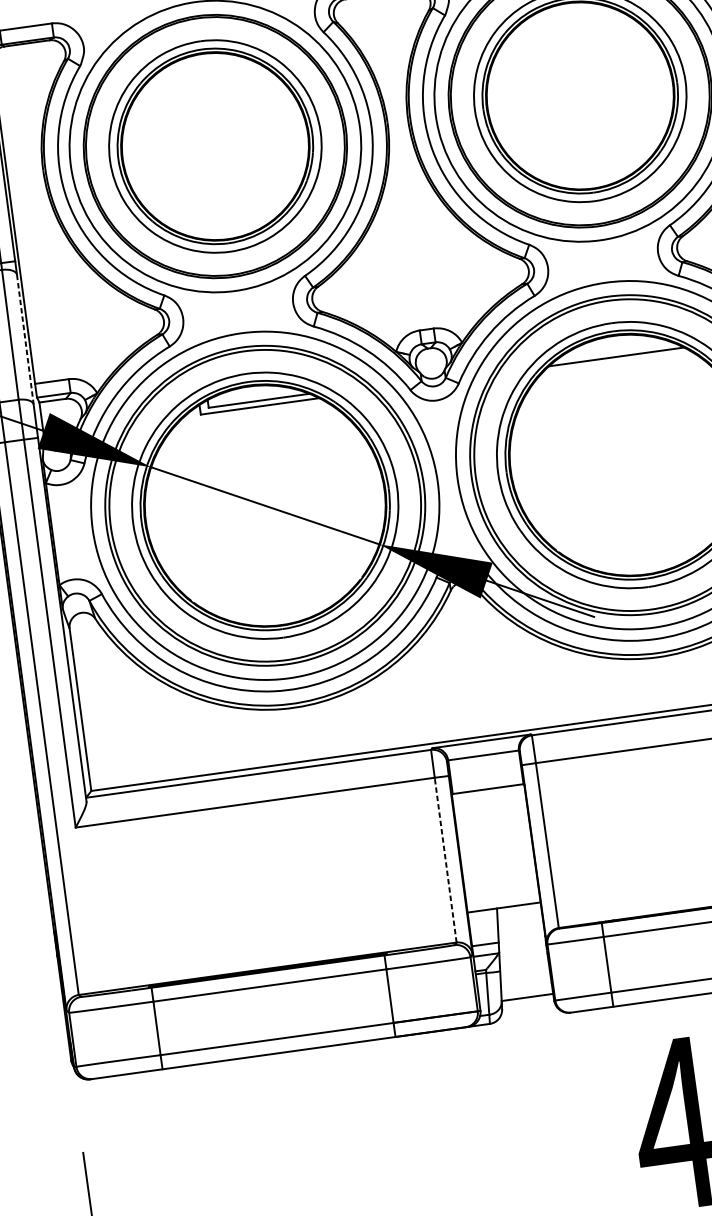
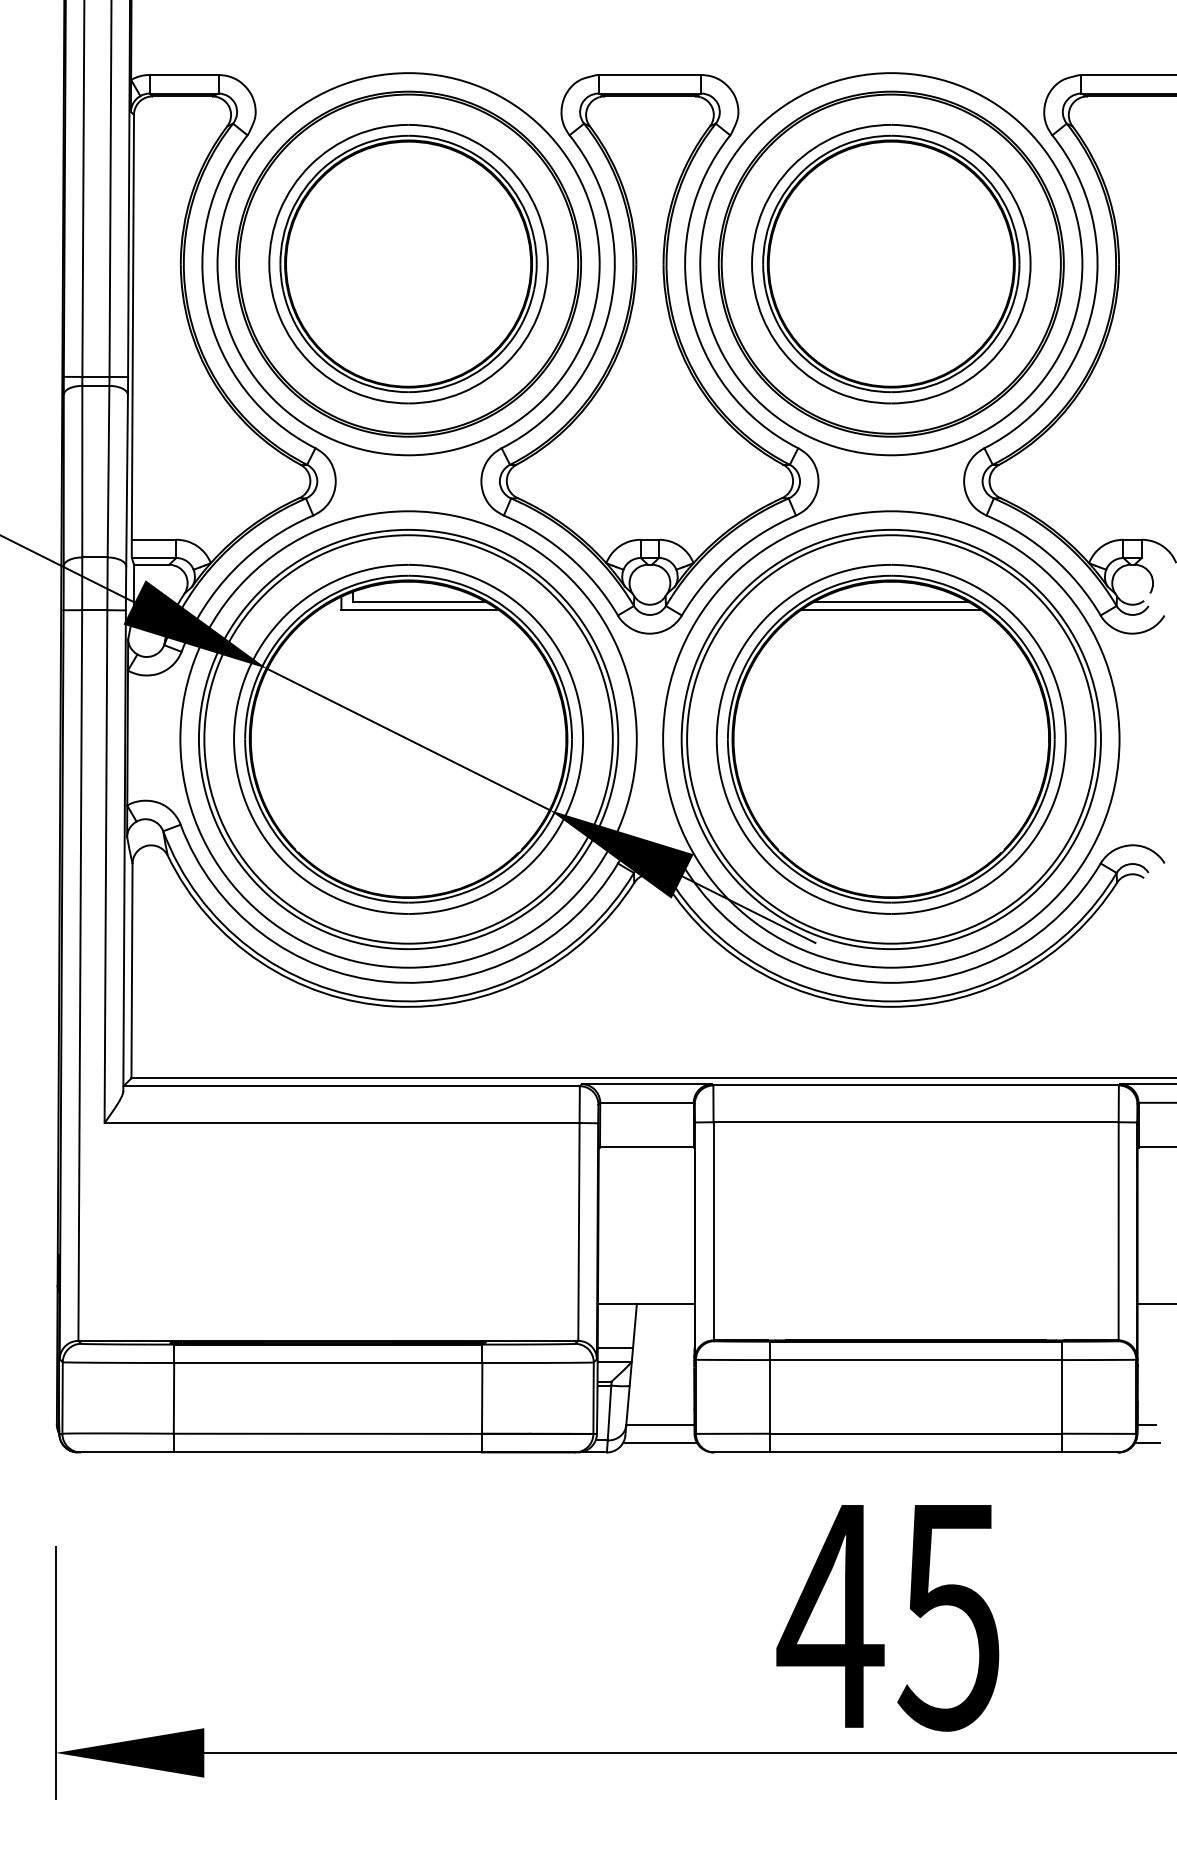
line: (25, 339) -> (127, 480), dashed -> solid
line: (615, 351) -> (890, 602), added
line: (445, 859) -> (578, 1231), dashed -> solid
line: (528, 1011) -> (659, 1443), added

